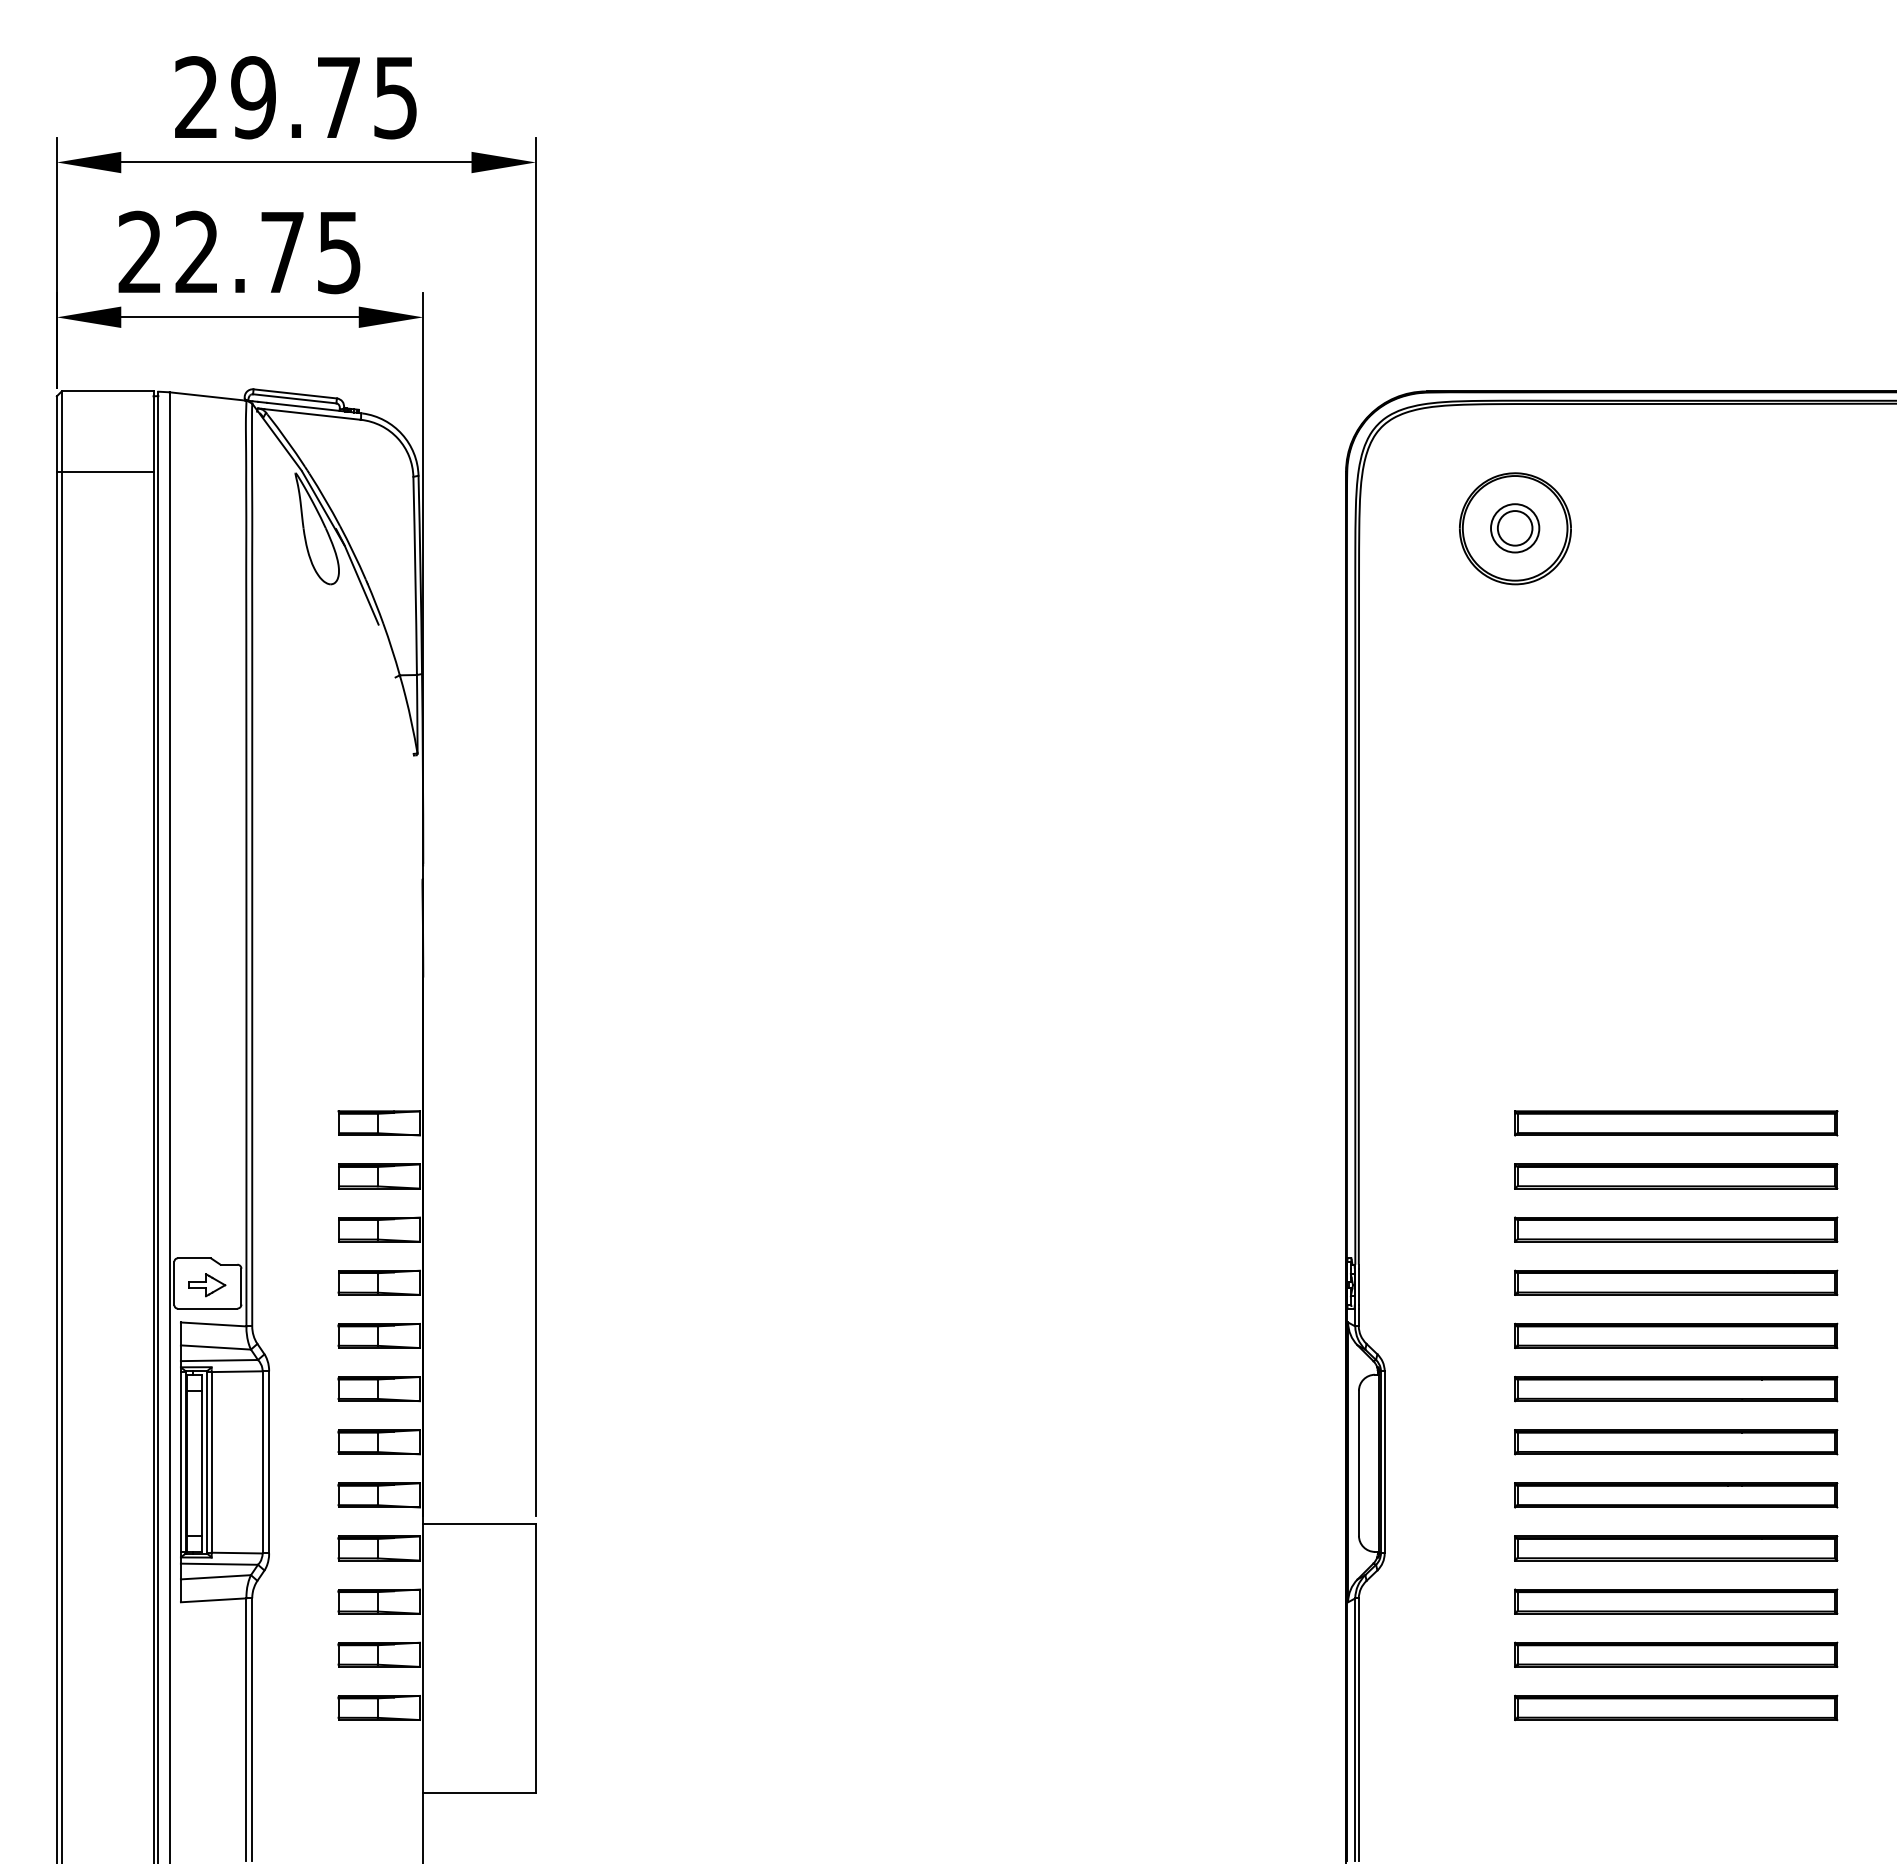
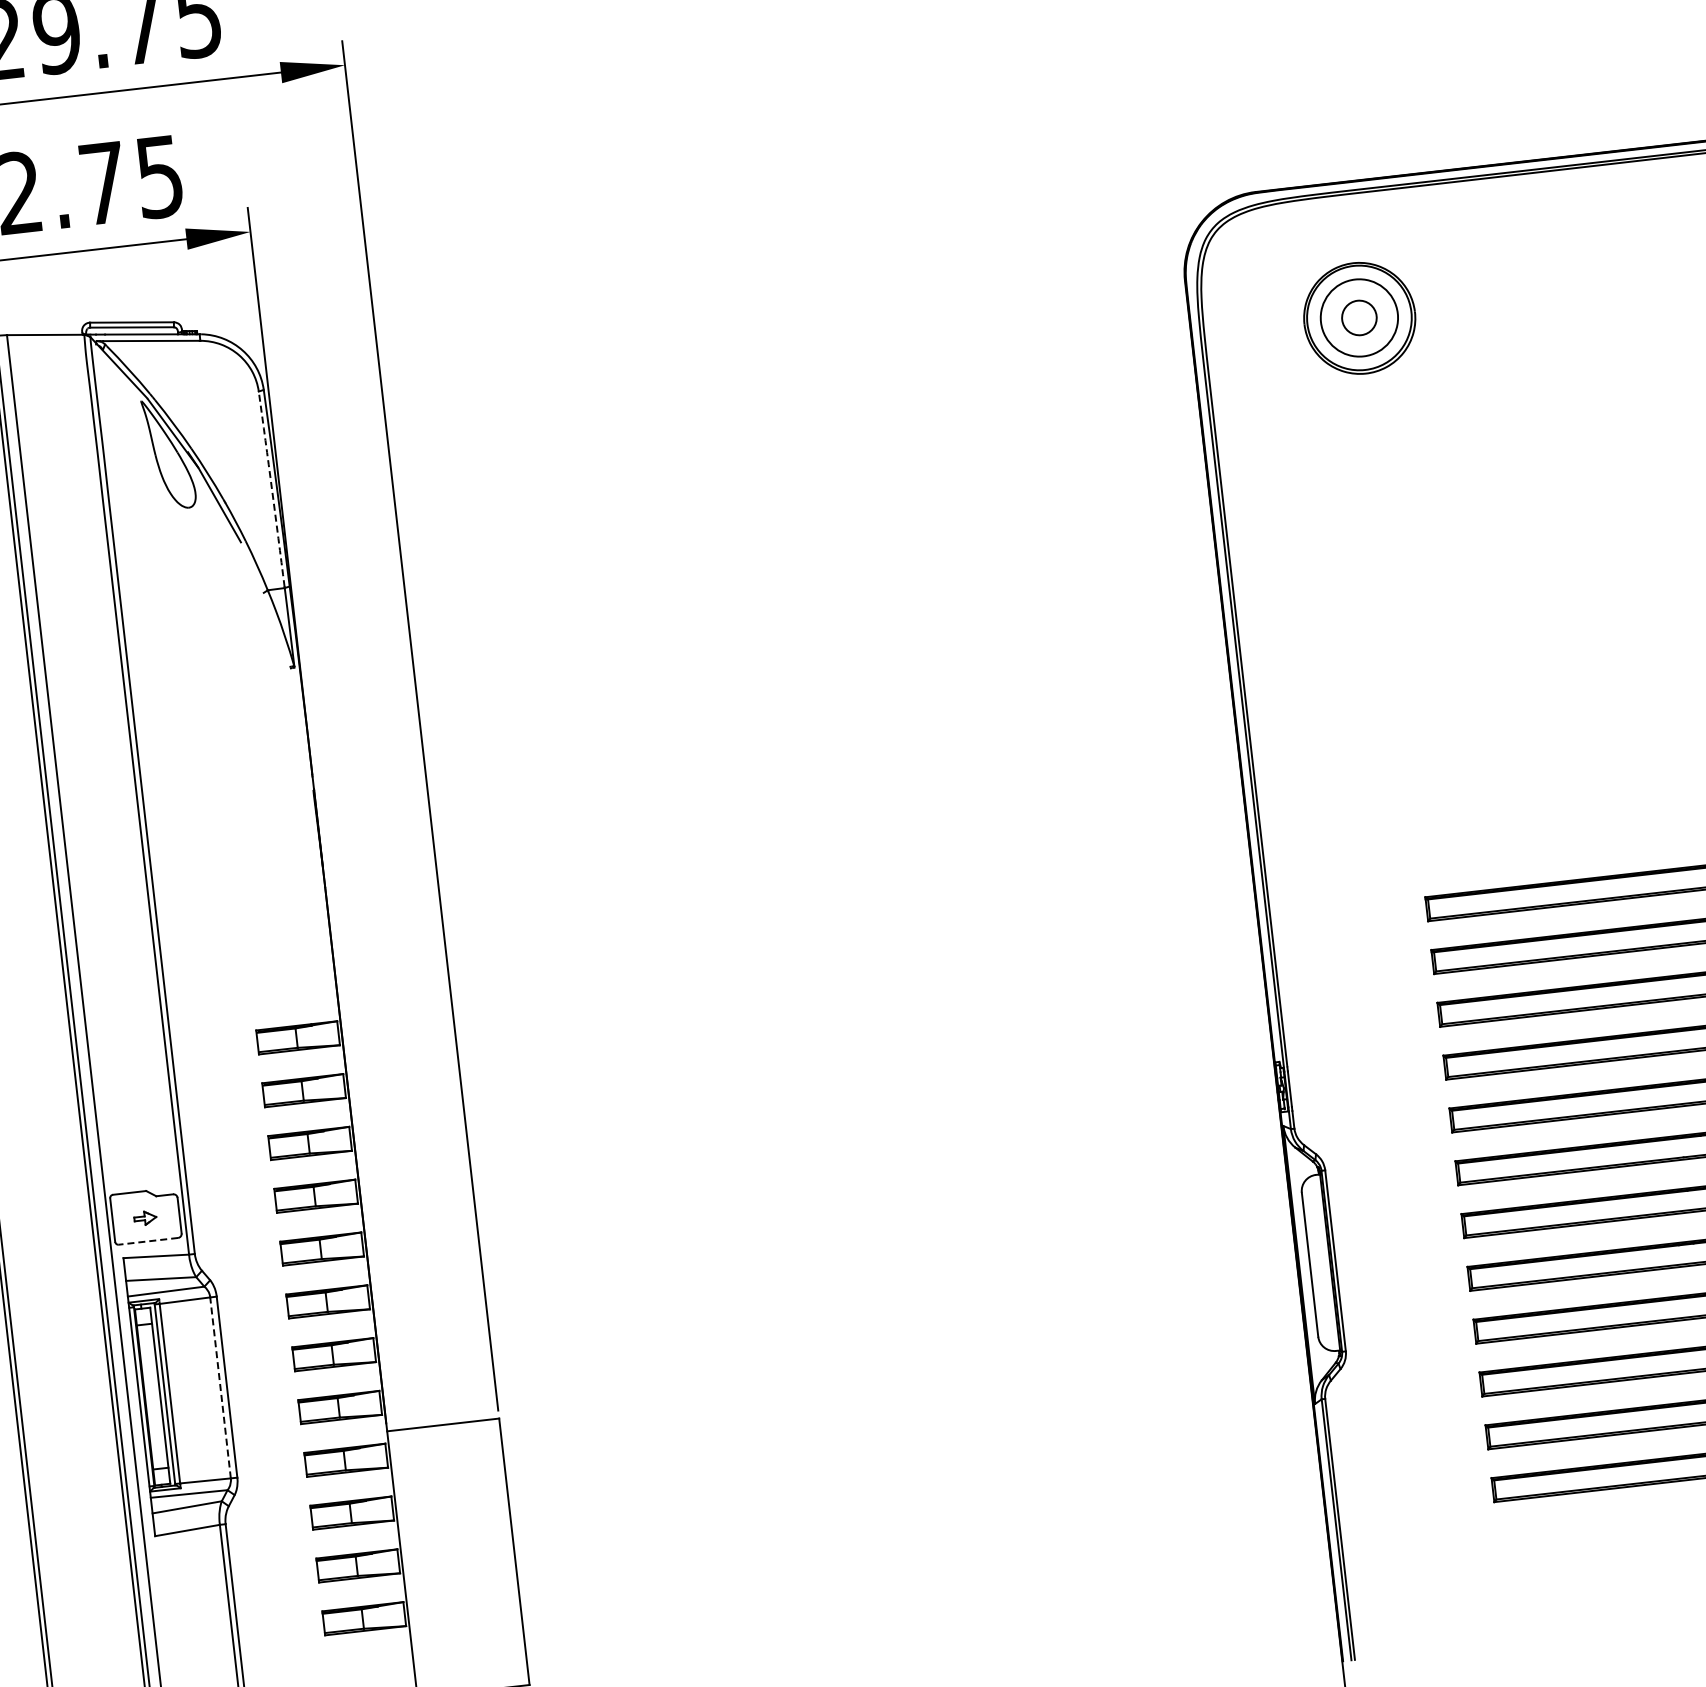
circle: (1515, 528) -> (1359, 318), size x1.6
arc: (415, 575) -> (272, 489), solid -> dashed
part: (207, 1285) -> (145, 1218), size x0.6
line: (207, 1308) -> (148, 1241), solid -> dashed
line: (262, 1461) -> (220, 1387), solid -> dashed

